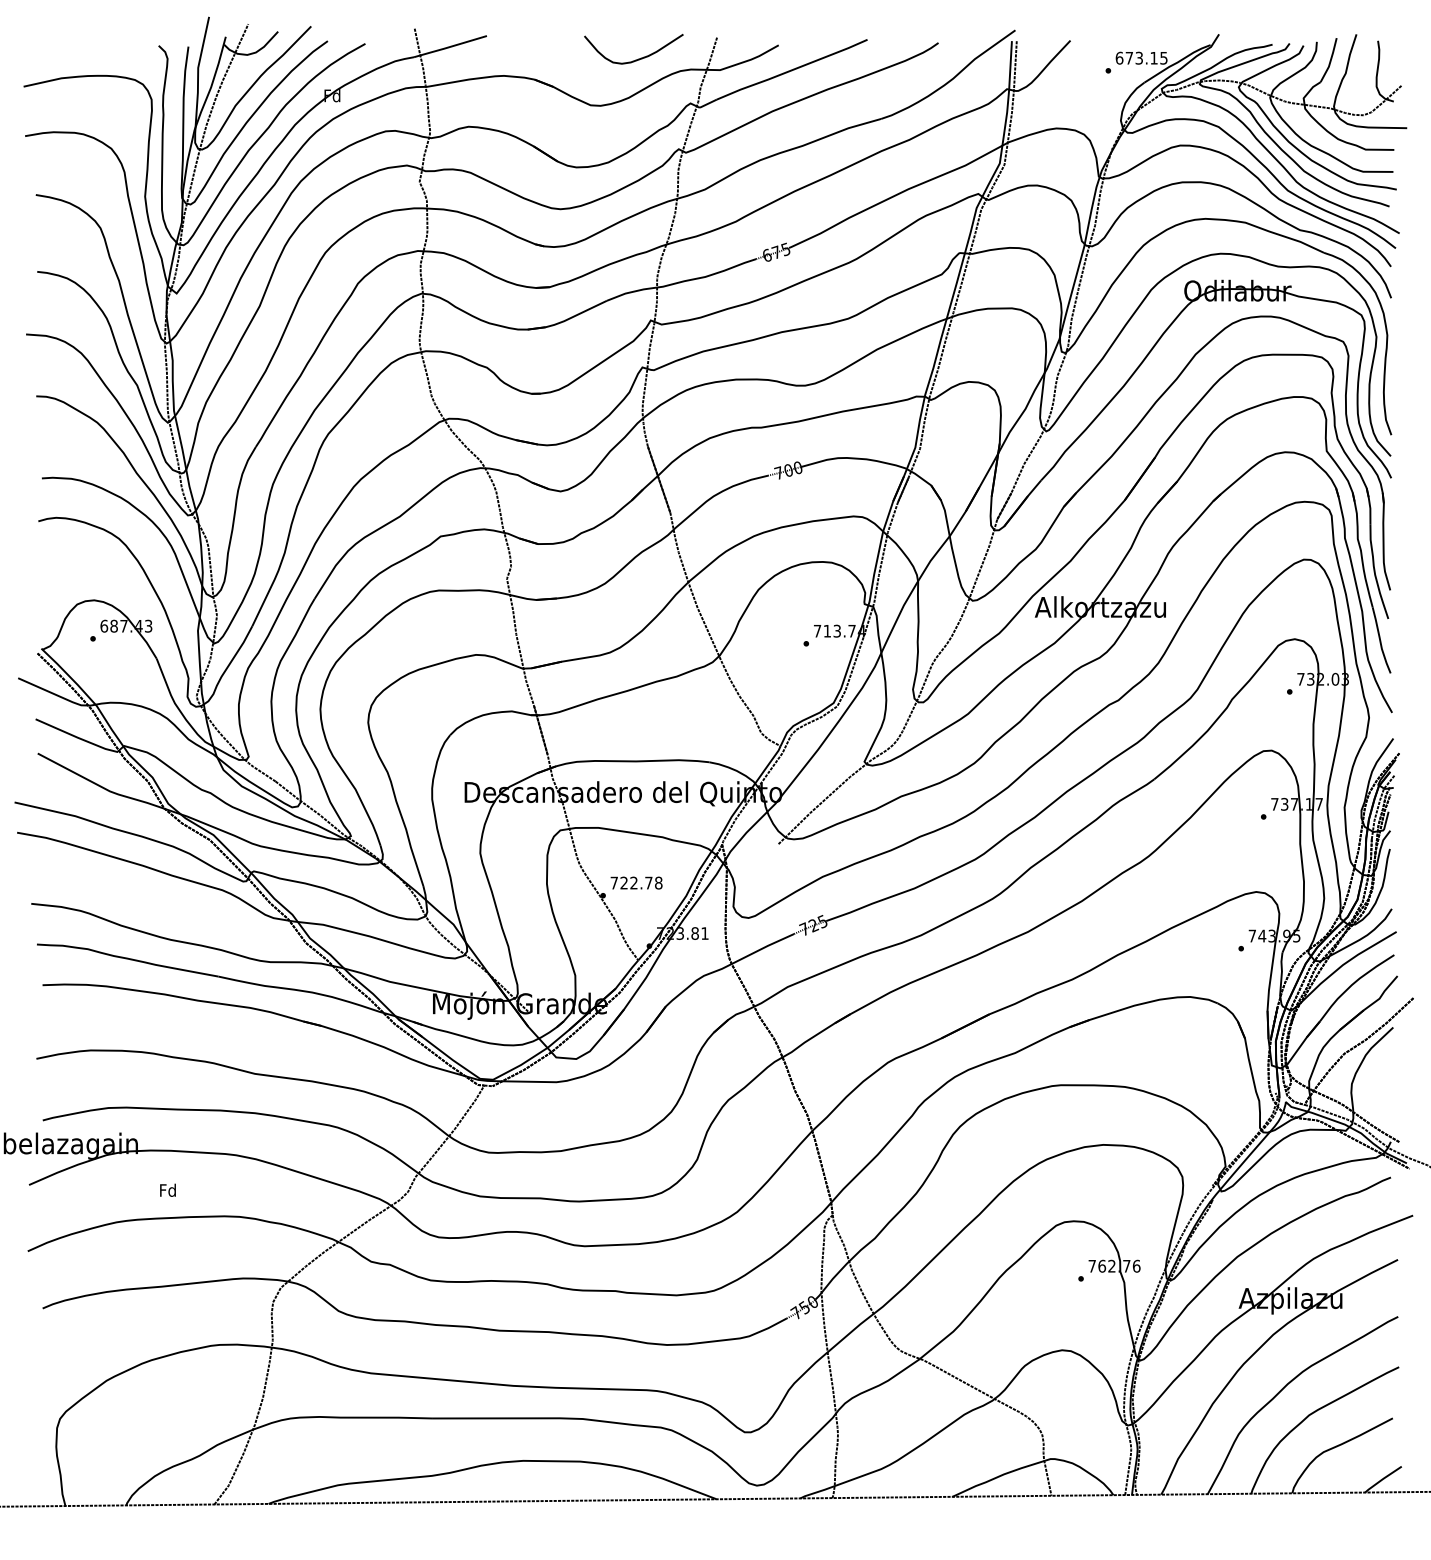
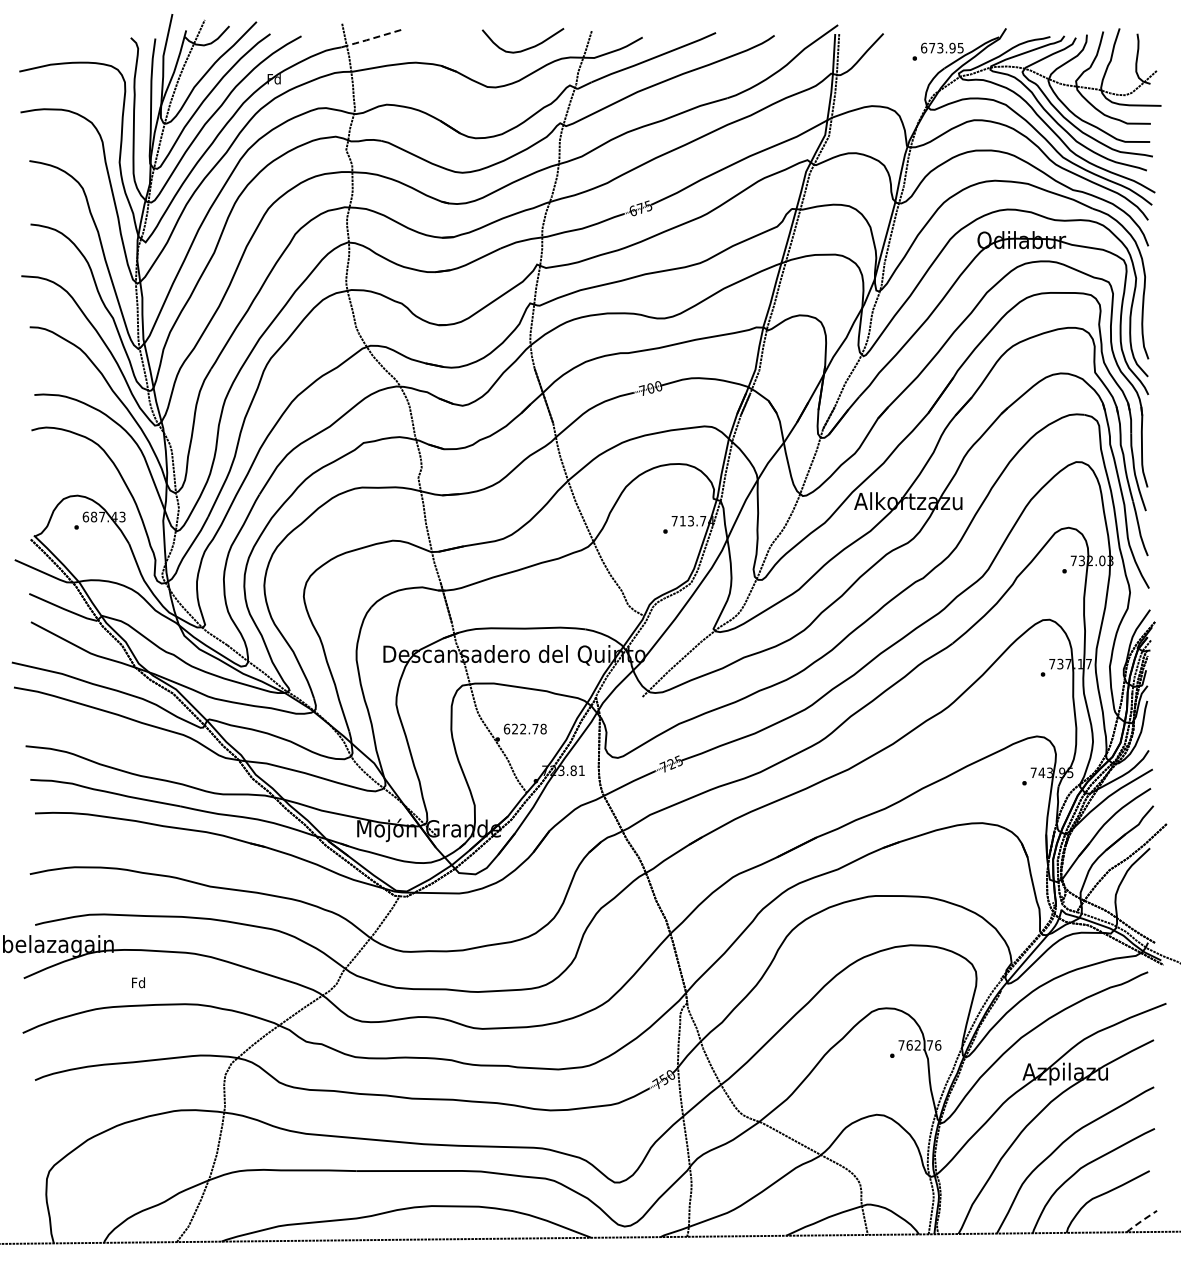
line: (450, 46) -> (371, 38), solid -> dashed
text: (1153, 57) -> (952, 47), 673.15 -> 673.95
text: (613, 882) -> (506, 728), 722.78 -> 622.78
line: (1384, 1478) -> (1142, 1220), solid -> dashed

